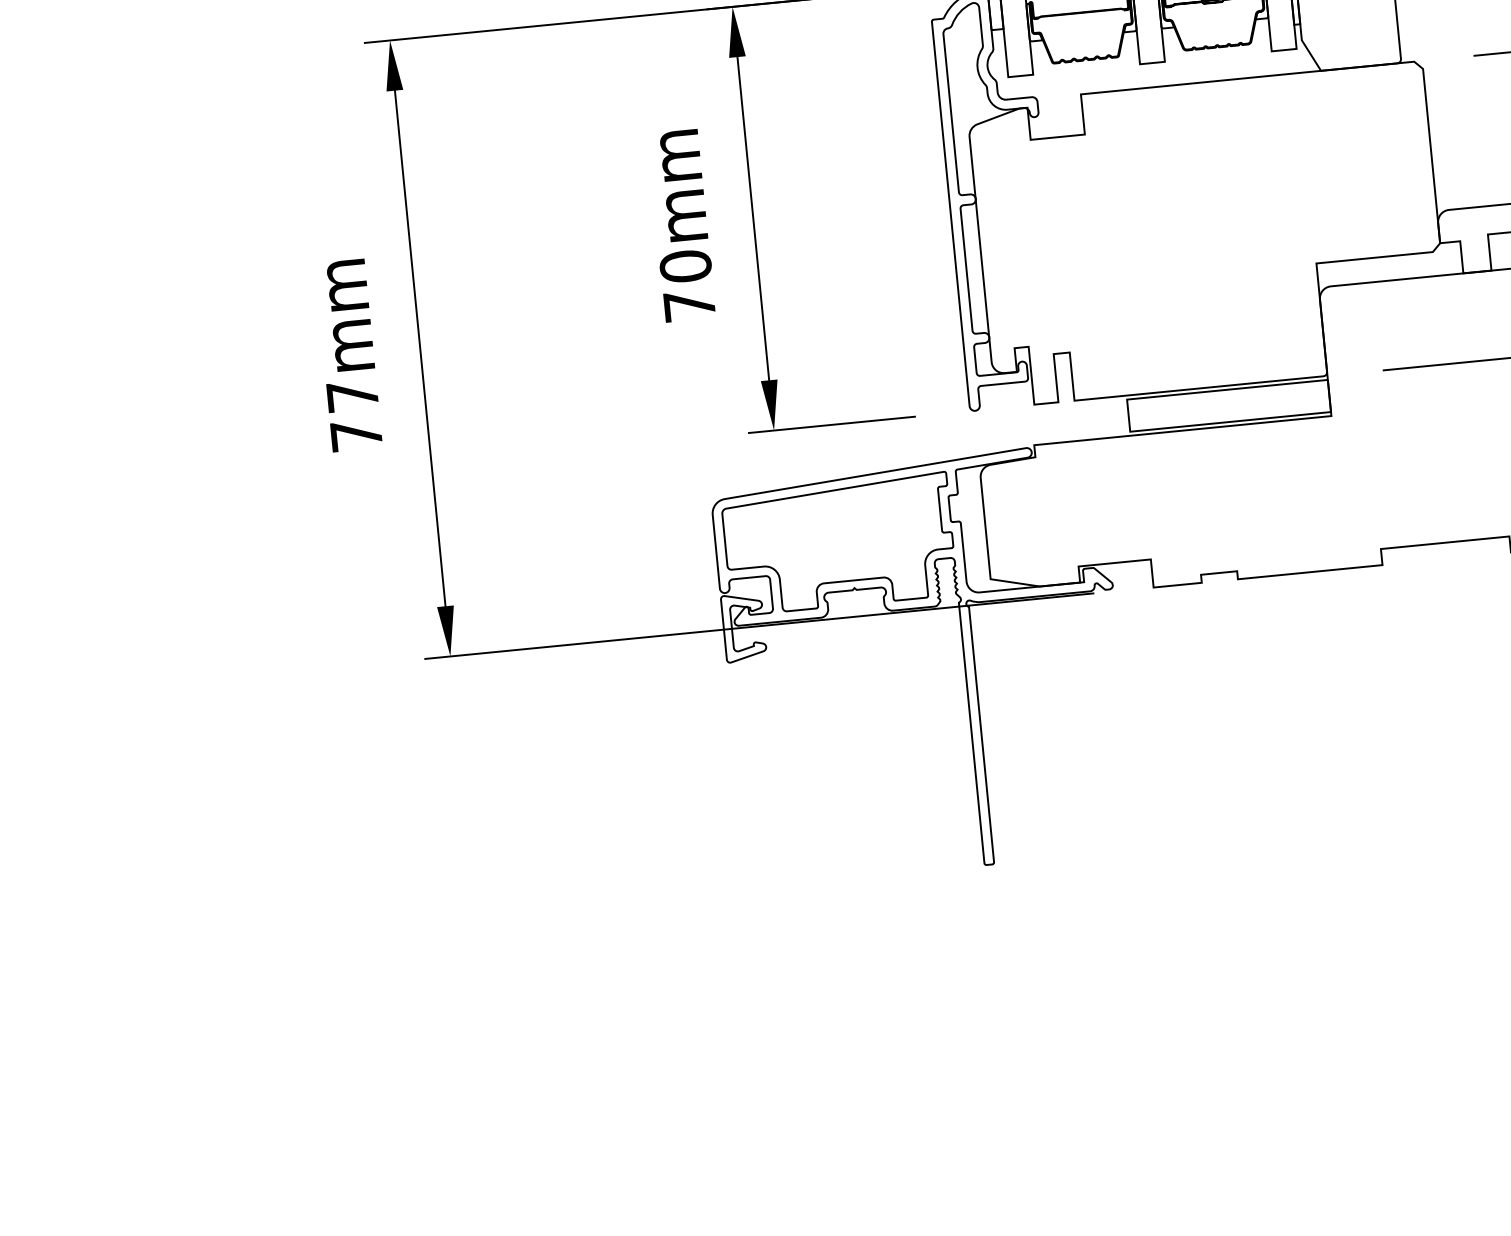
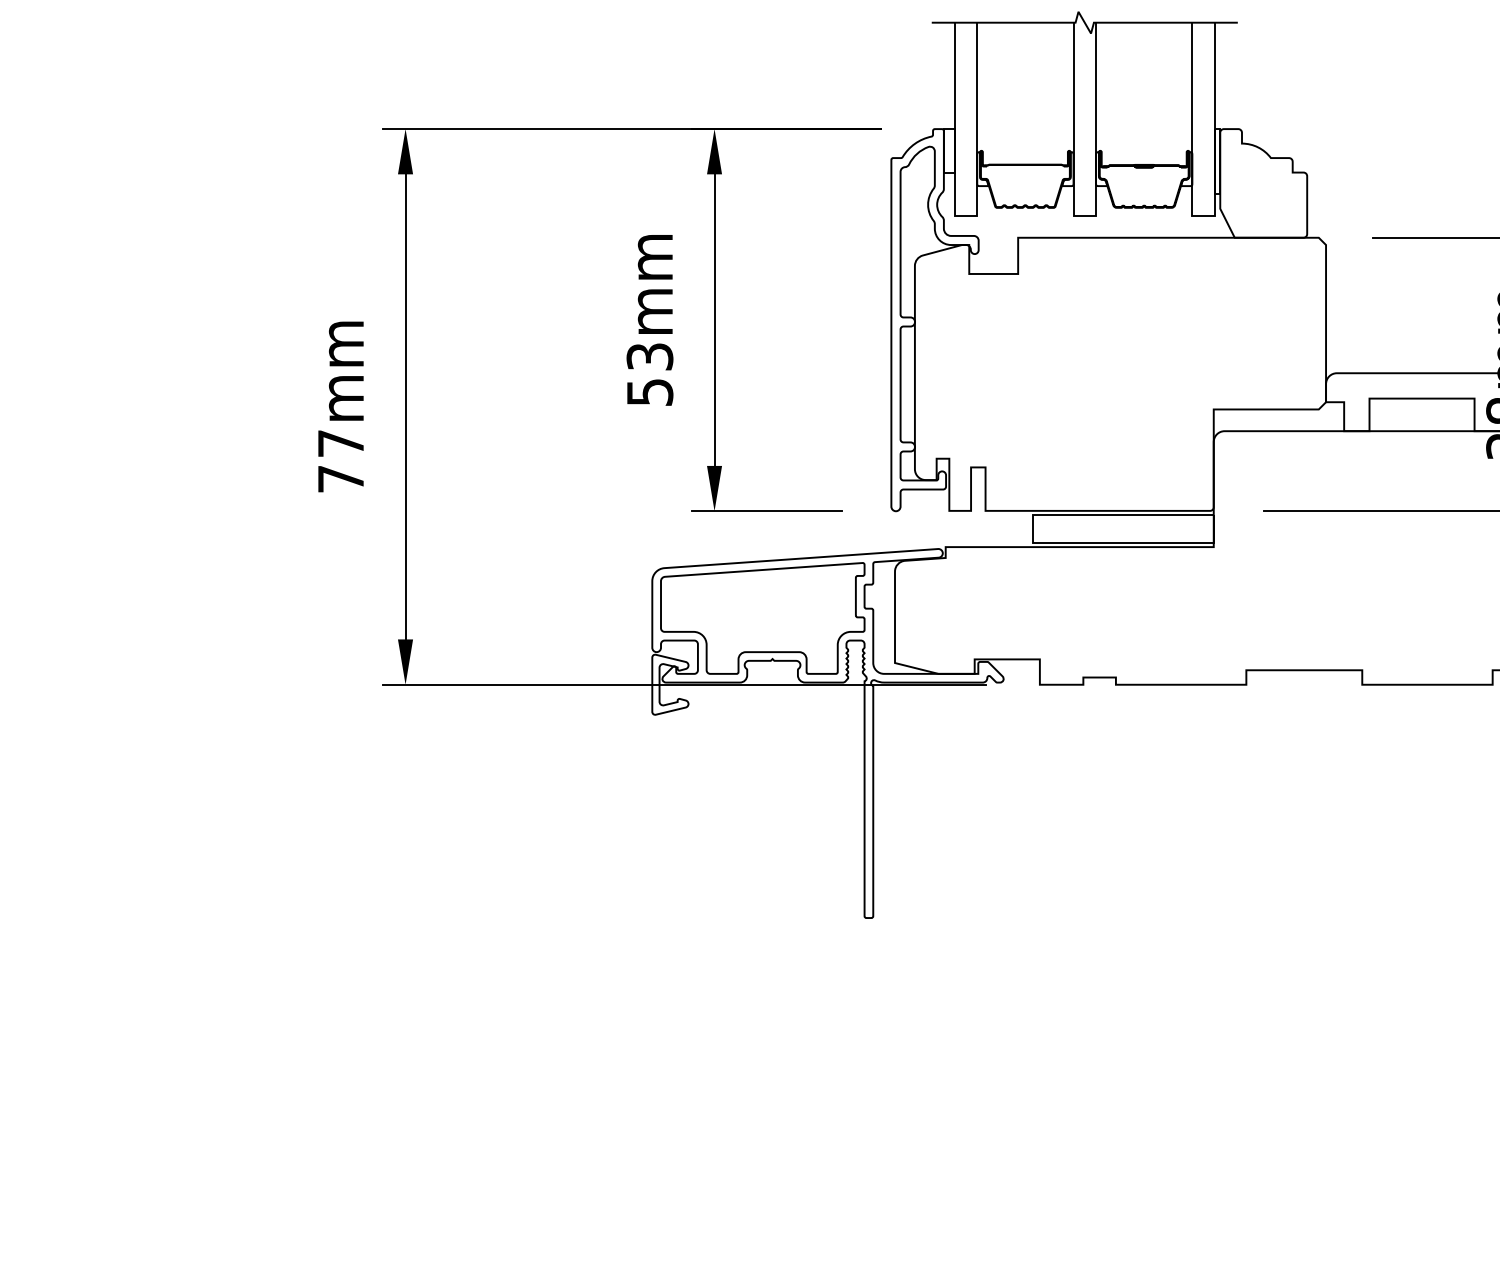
text: (687, 284) -> (649, 373), 70mm -> 53mm

